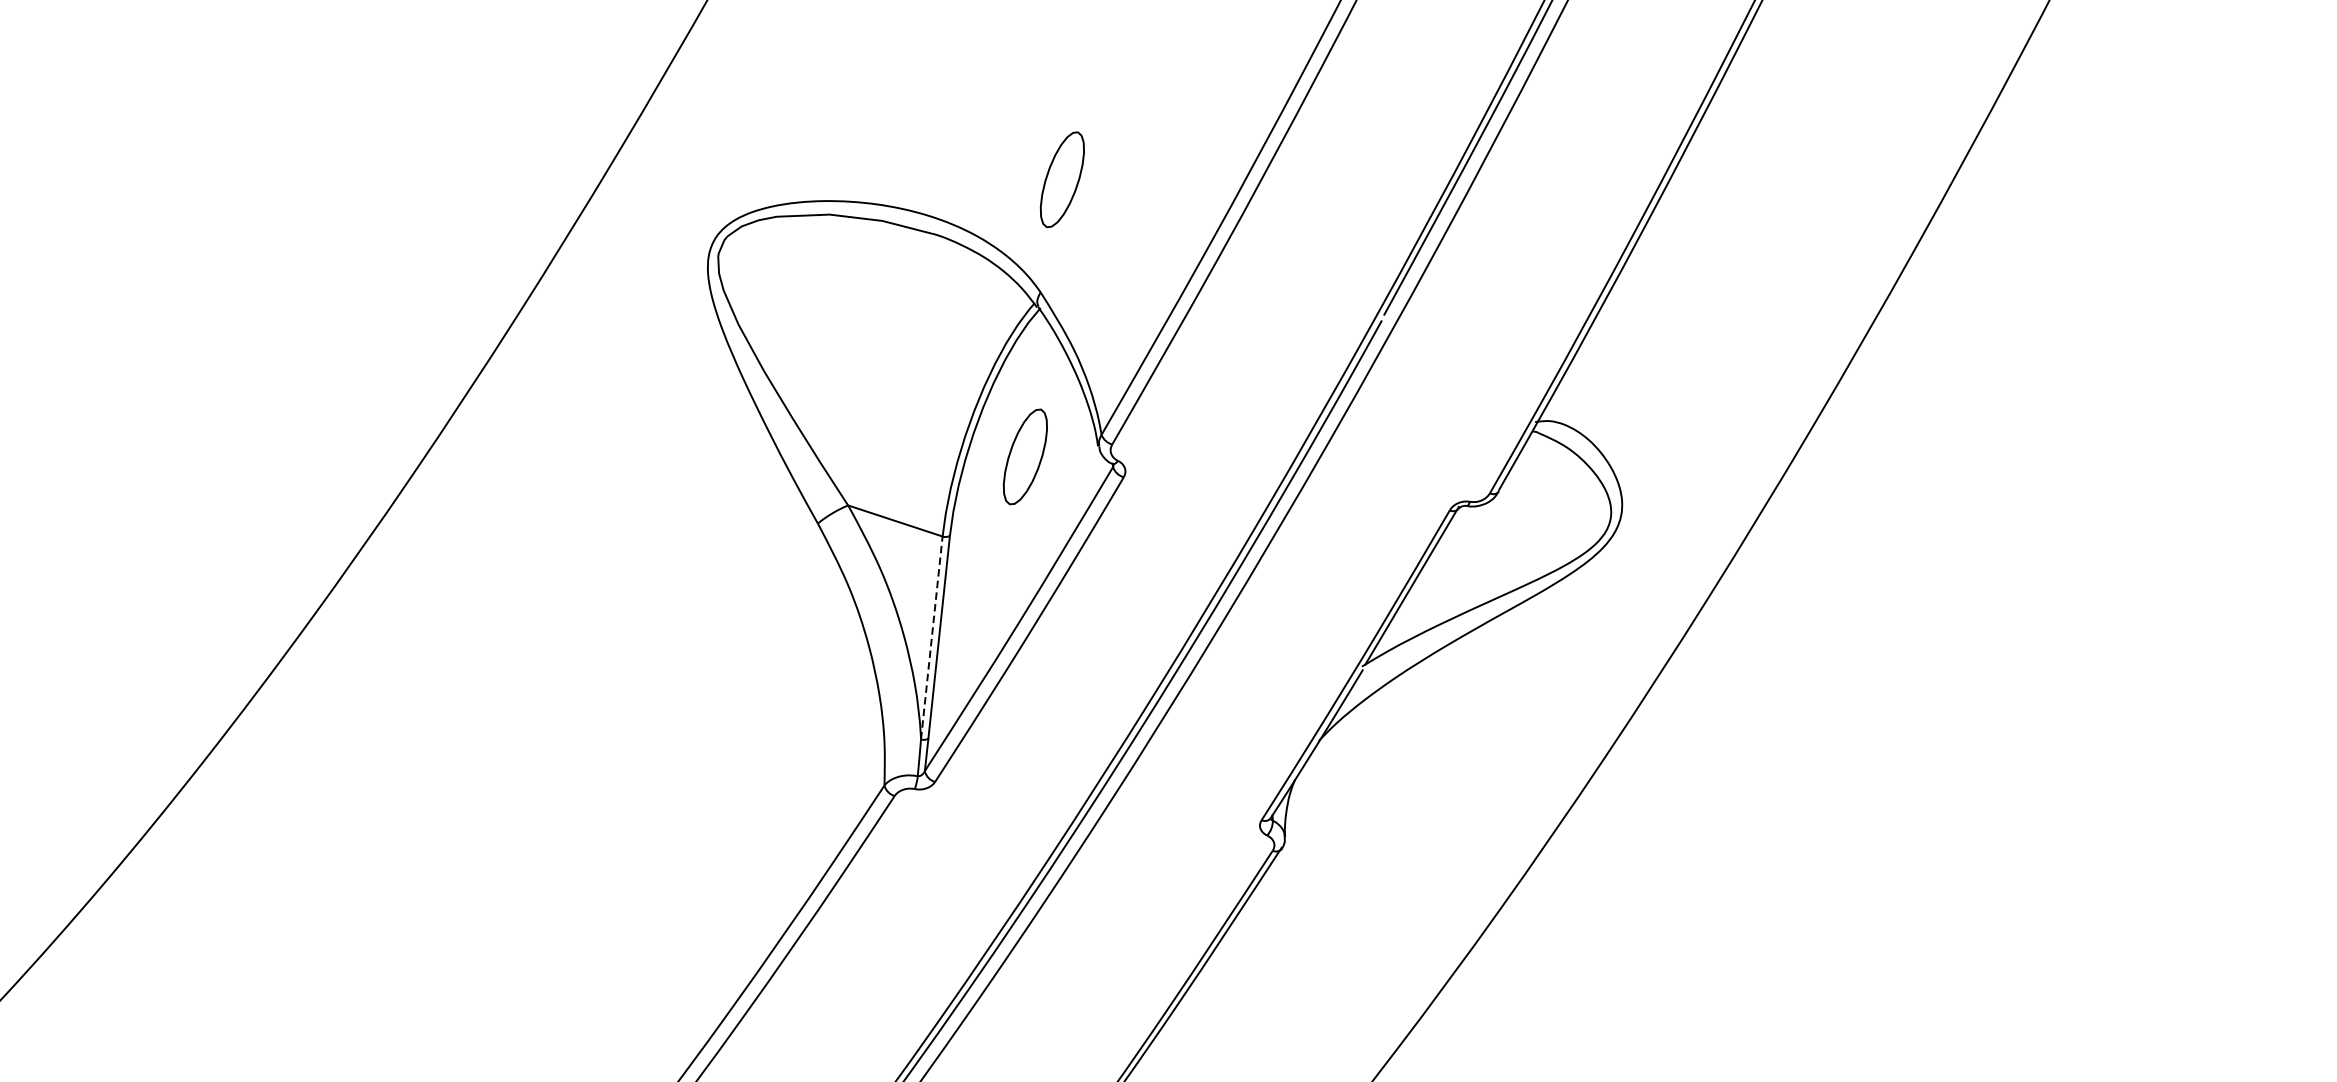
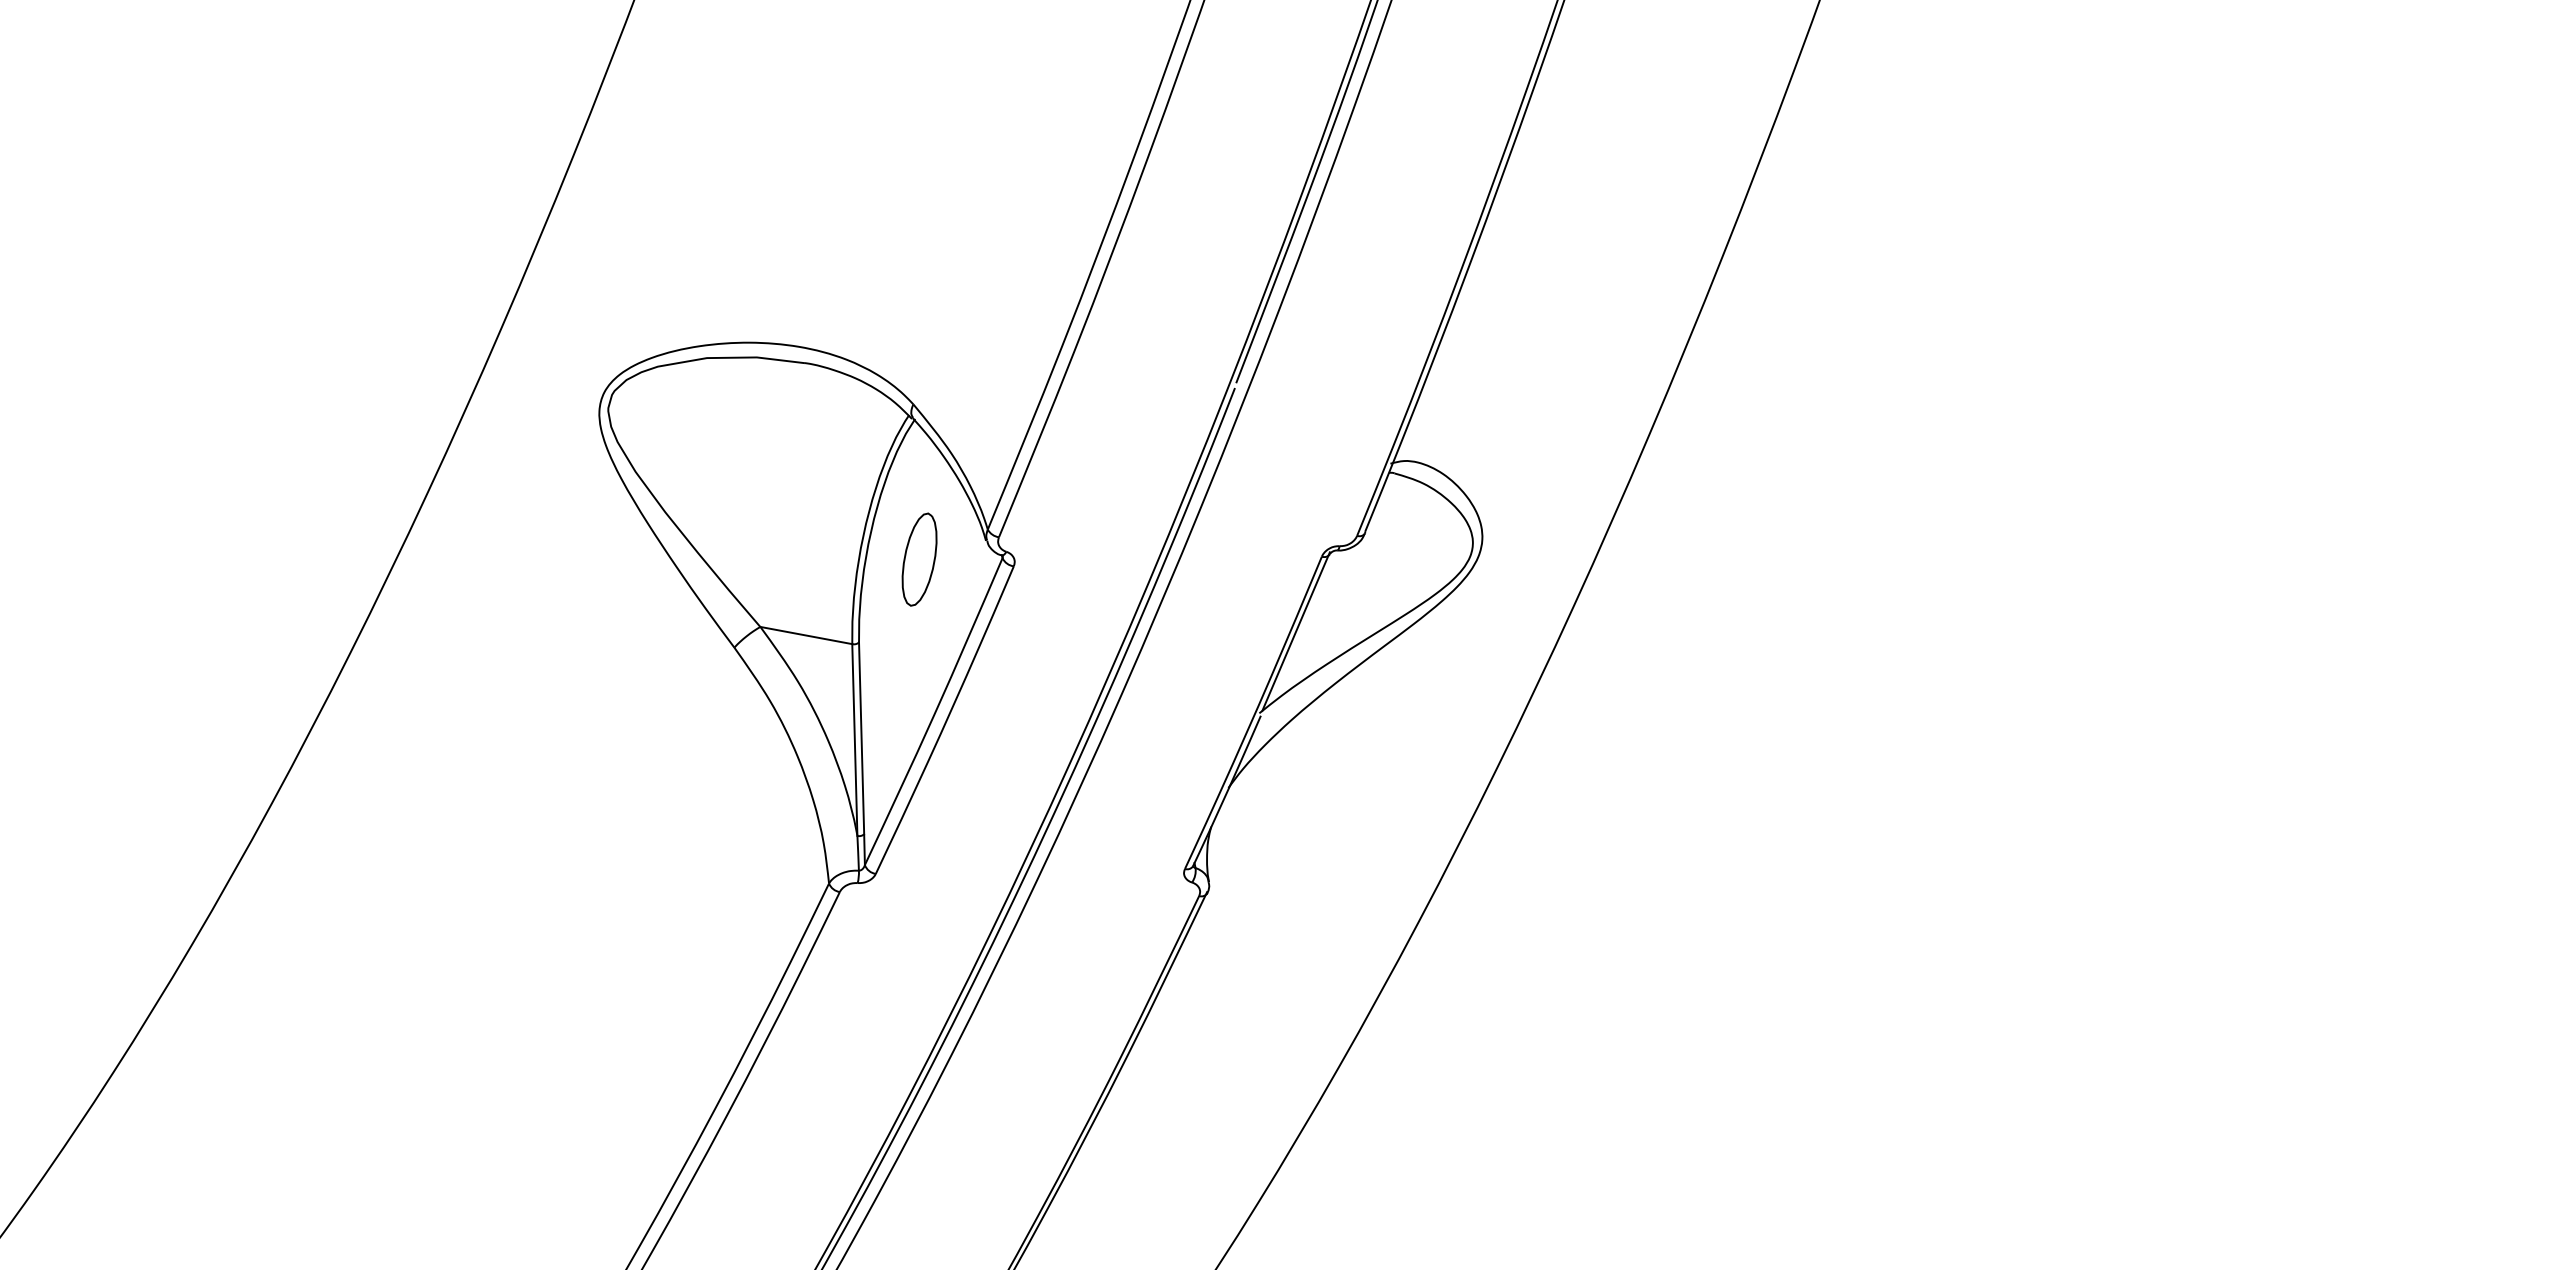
part: (1062, 179) -> (919, 296), removed
line: (931, 638) -> (854, 740), dashed -> solid

